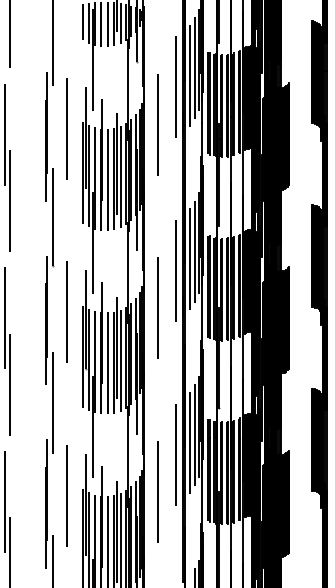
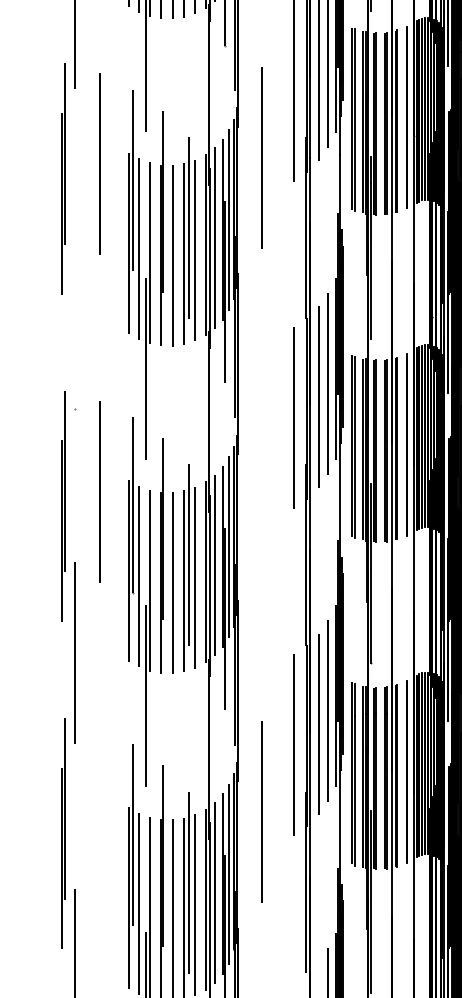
line: (53, 216) -> (75, 321), removed
line: (157, 307) -> (261, 483), removed
line: (67, 495) -> (100, 818), removed

